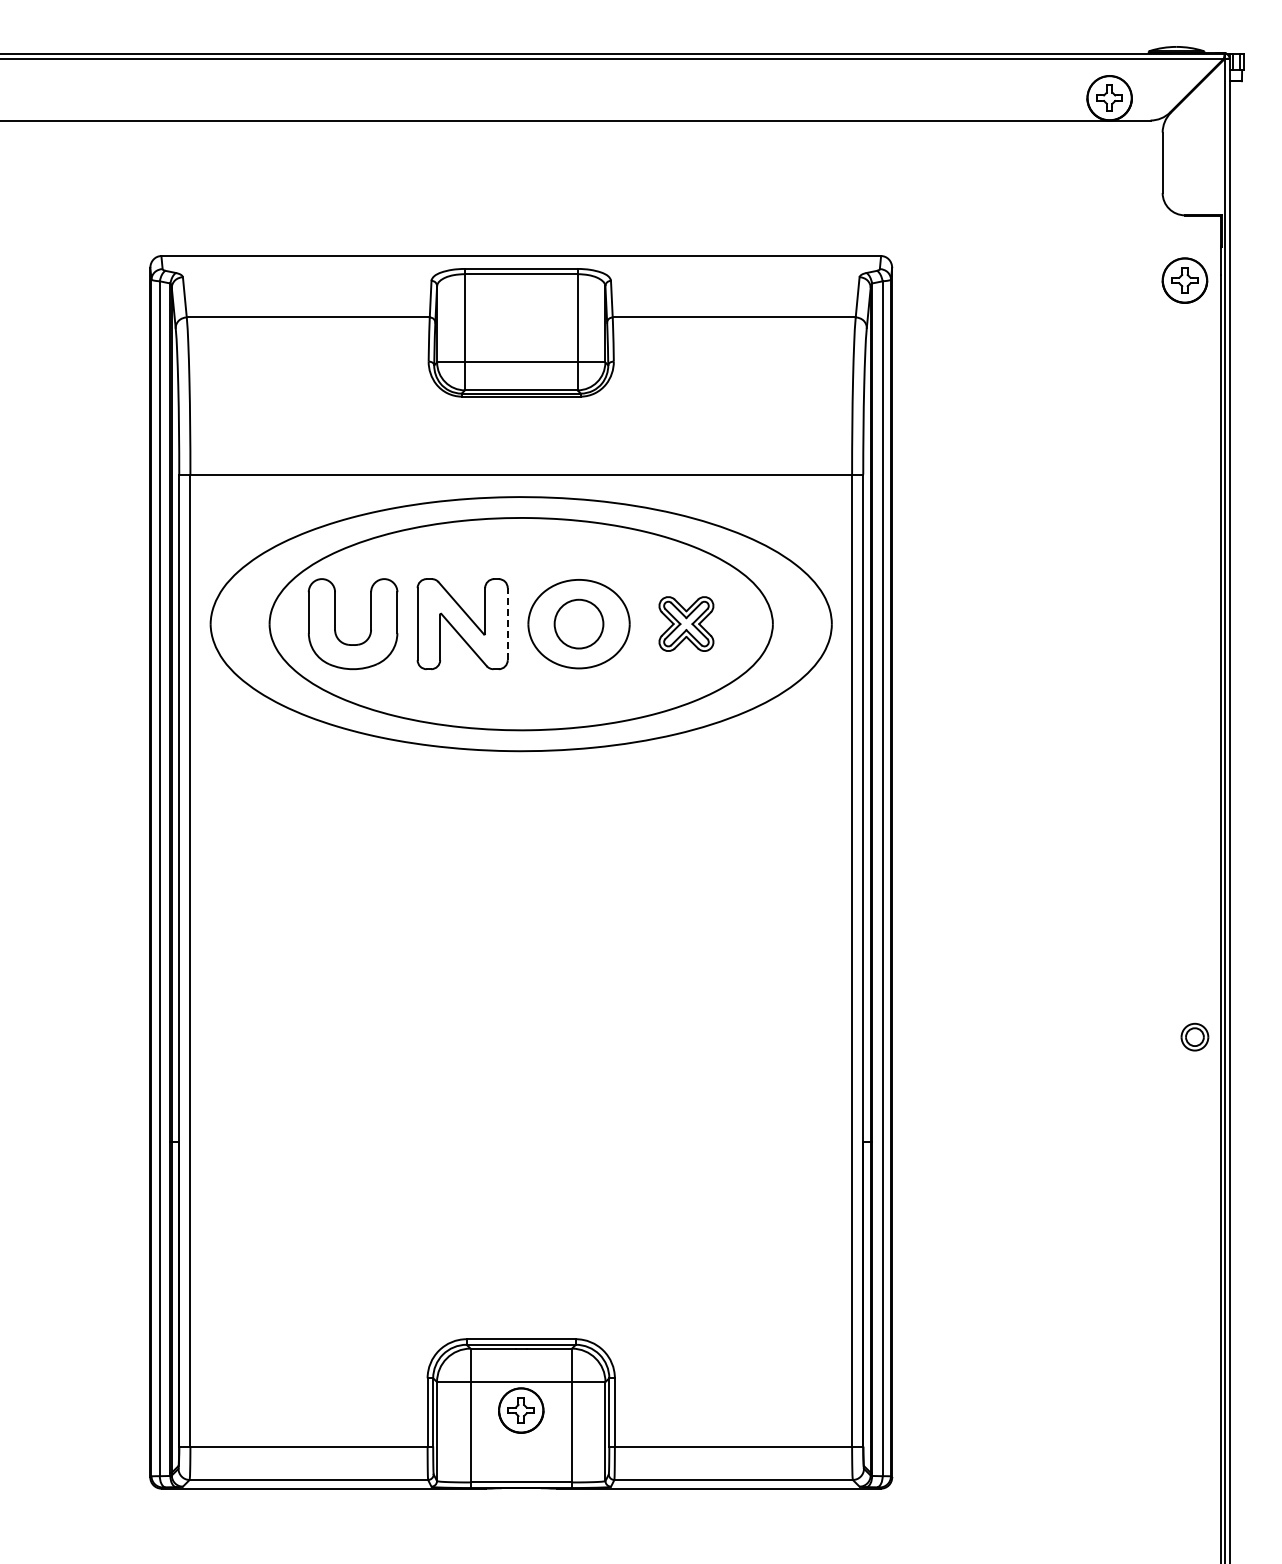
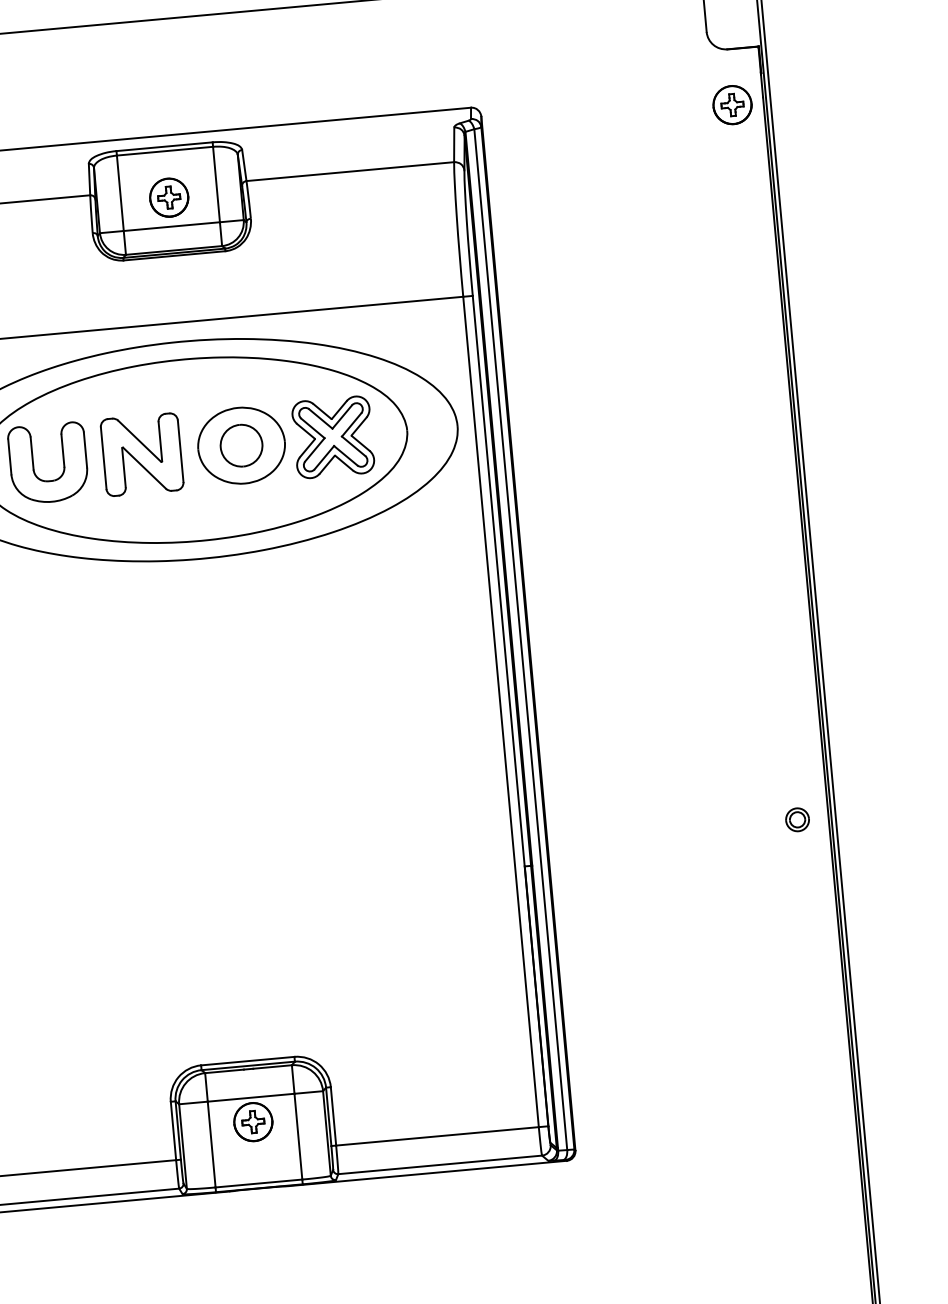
part: (521, 328) -> (169, 197), added
line: (507, 623) -> (180, 450), dashed -> solid
part: (686, 623) -> (333, 436), size x1.67
part: (1194, 1036) -> (797, 819), moved

